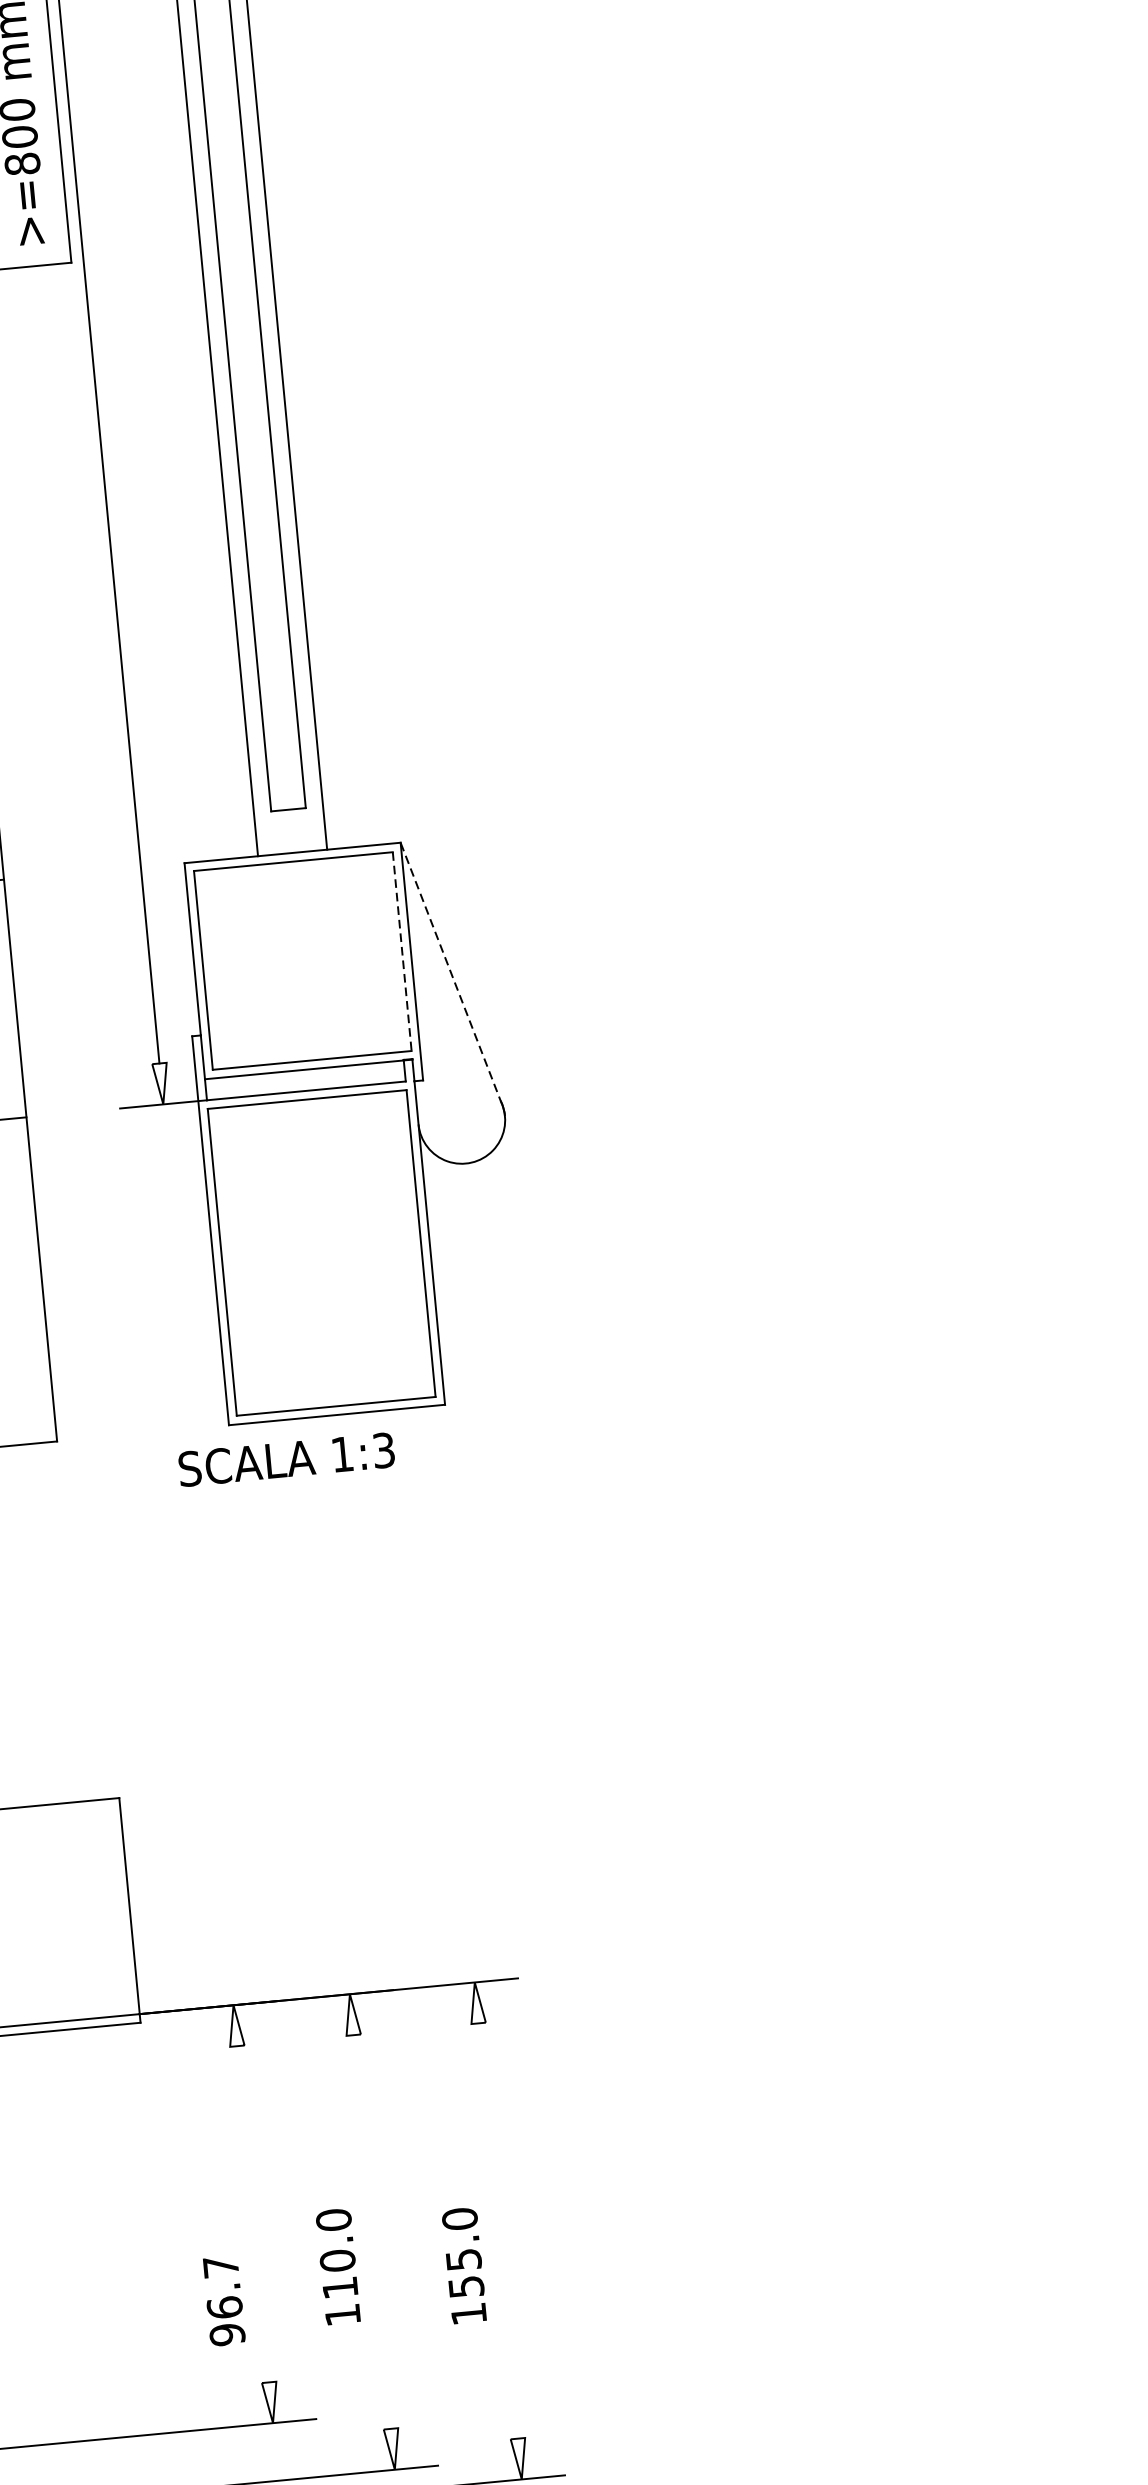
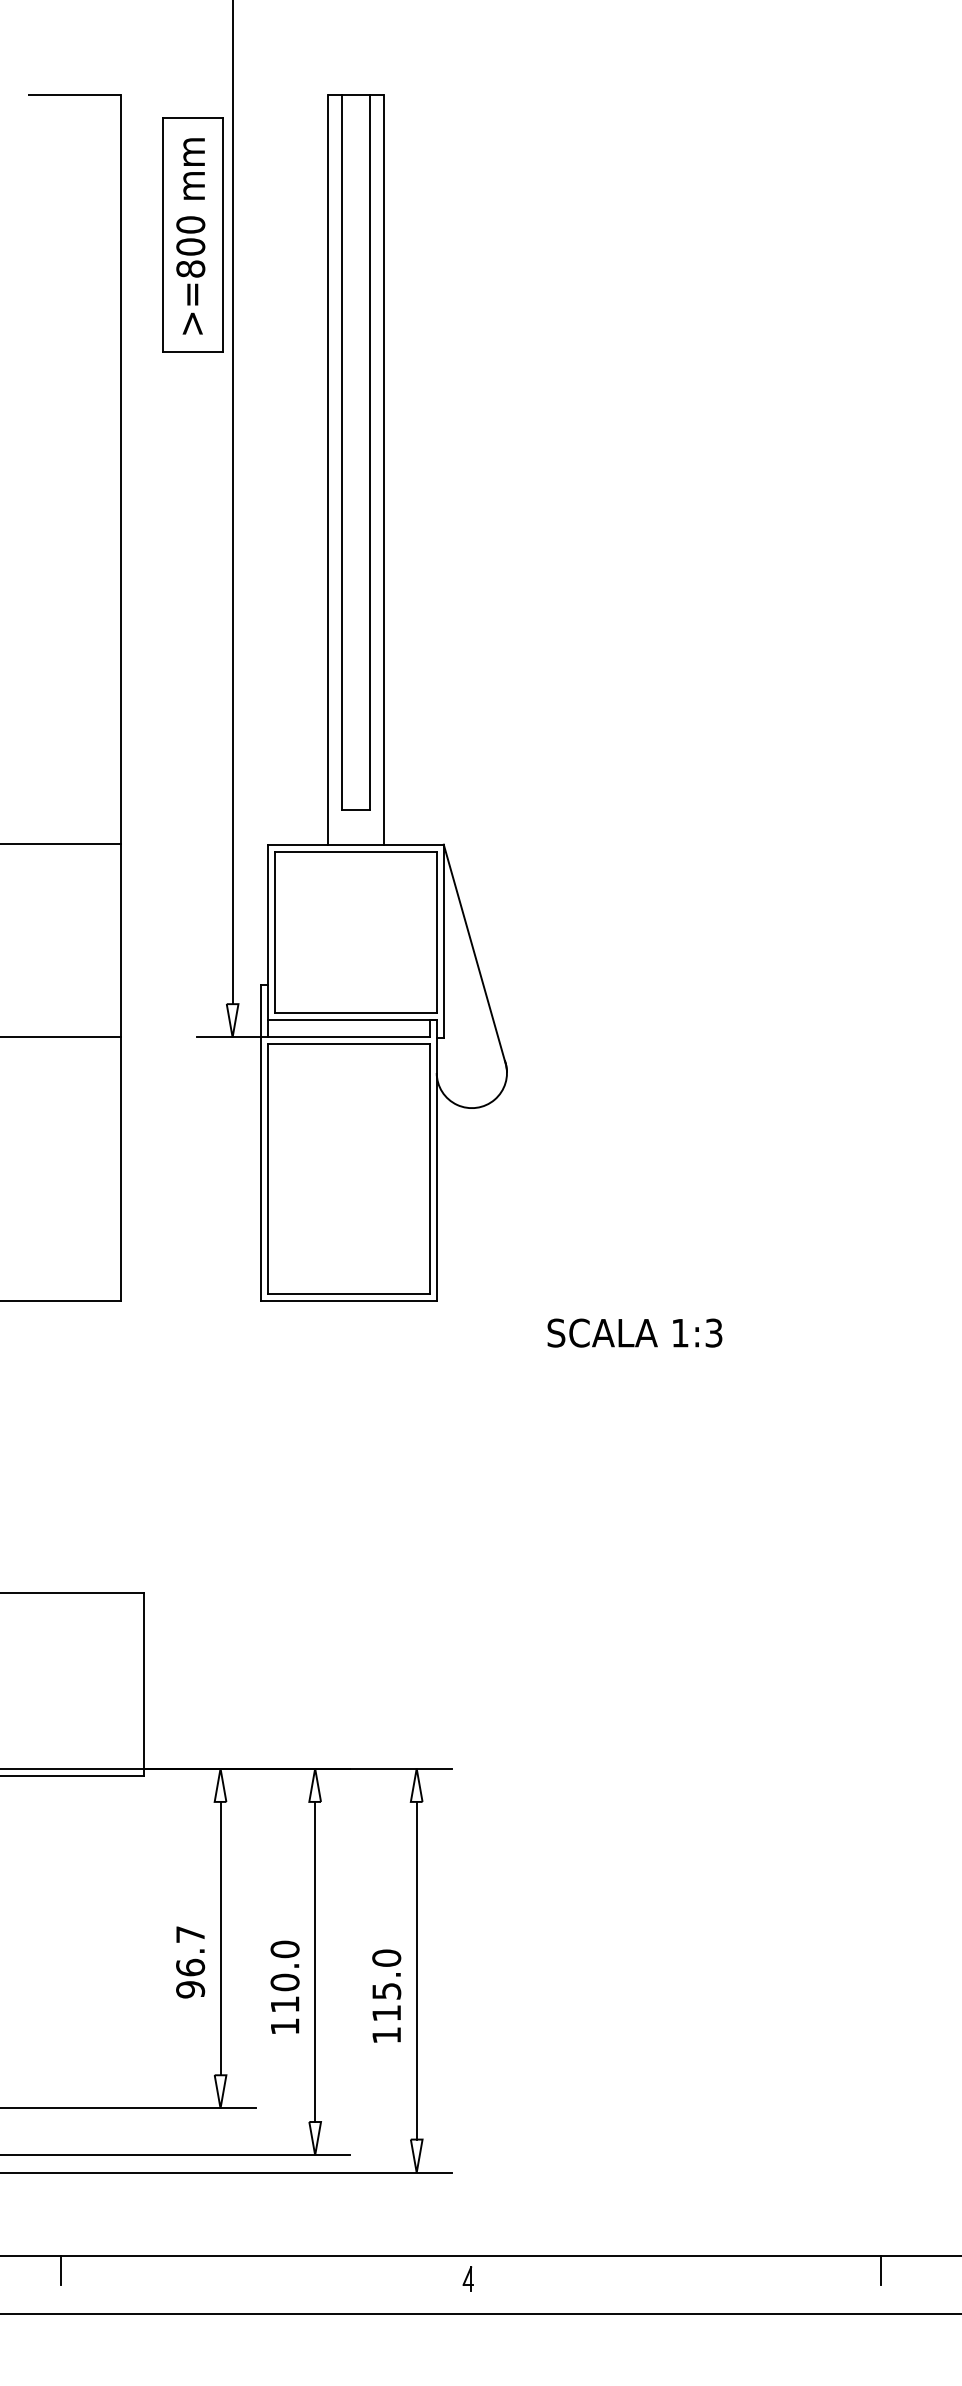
line: (401, 951) -> (436, 932), dashed -> solid
line: (451, 974) -> (474, 954), dashed -> solid
text: (286, 1459) -> (634, 1332), moved
line: (253, 2214) -> (220, 1938), added
line: (498, 2230) -> (416, 1970), added
line: (372, 2231) -> (315, 1961), added
text: (466, 2287) -> (386, 2013), 155.0 -> 115.0
text: (224, 2301) -> (190, 1962), moved

